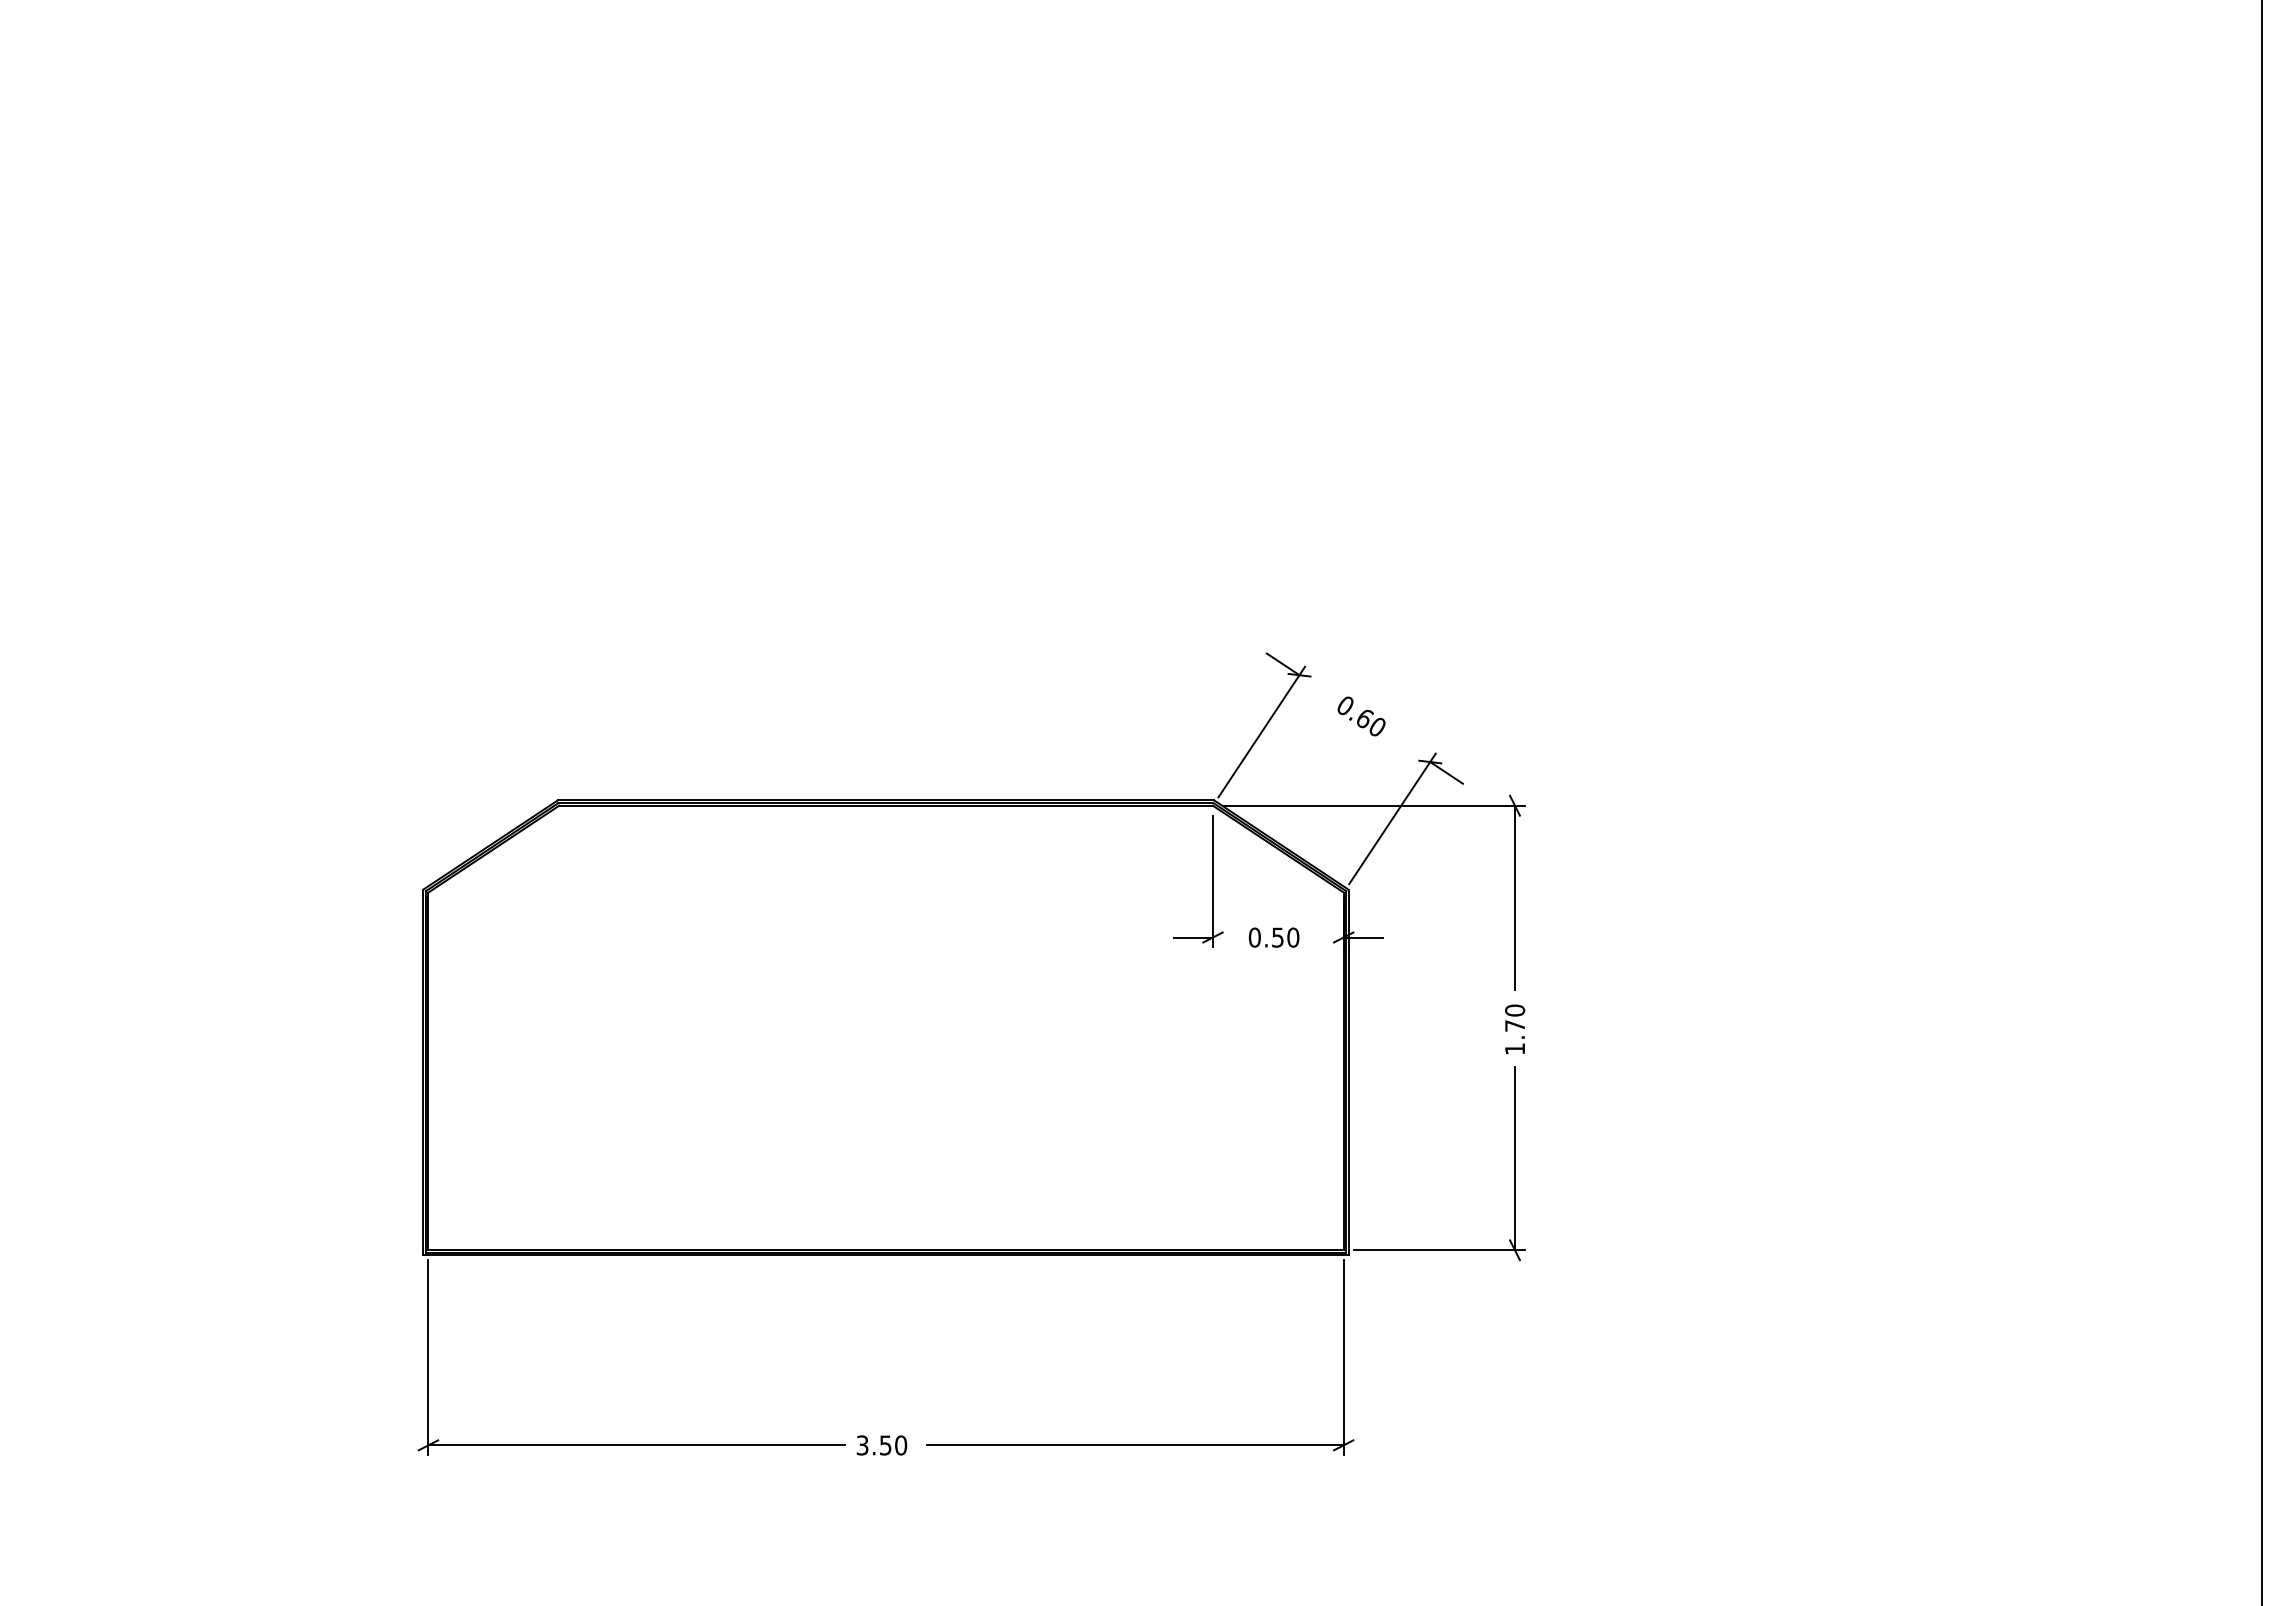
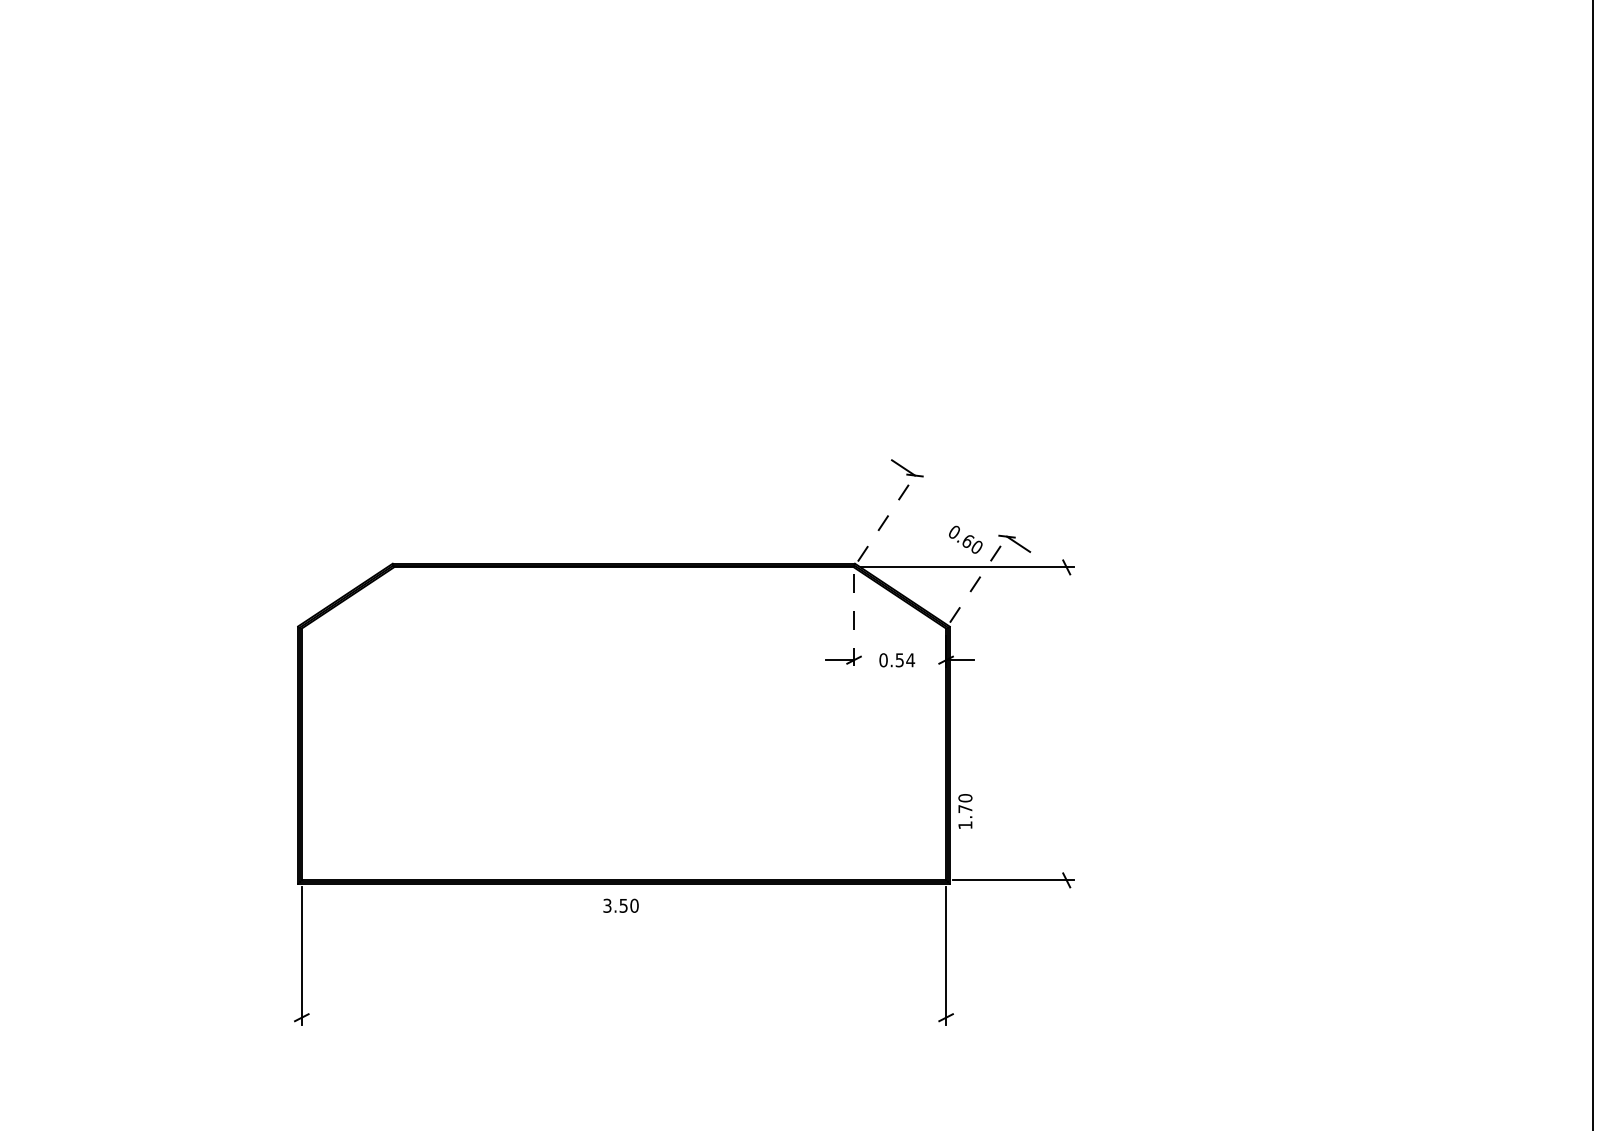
text: (1361, 716) -> (965, 539), moved
line: (1262, 731) -> (888, 515), solid -> dashed
line: (1392, 818) -> (980, 576), solid -> dashed
line: (1212, 881) -> (853, 620), solid -> dashed
line: (1514, 897) -> (1066, 632), removed
text: (1292, 937) -> (910, 660), 0.50 -> 0.54
text: (1515, 1028) -> (965, 810), moved
line: (1514, 1158) -> (1066, 815), removed
line: (636, 1445) -> (448, 1017), removed
text: (881, 1445) -> (620, 905), moved
line: (1134, 1445) -> (798, 1017), removed

